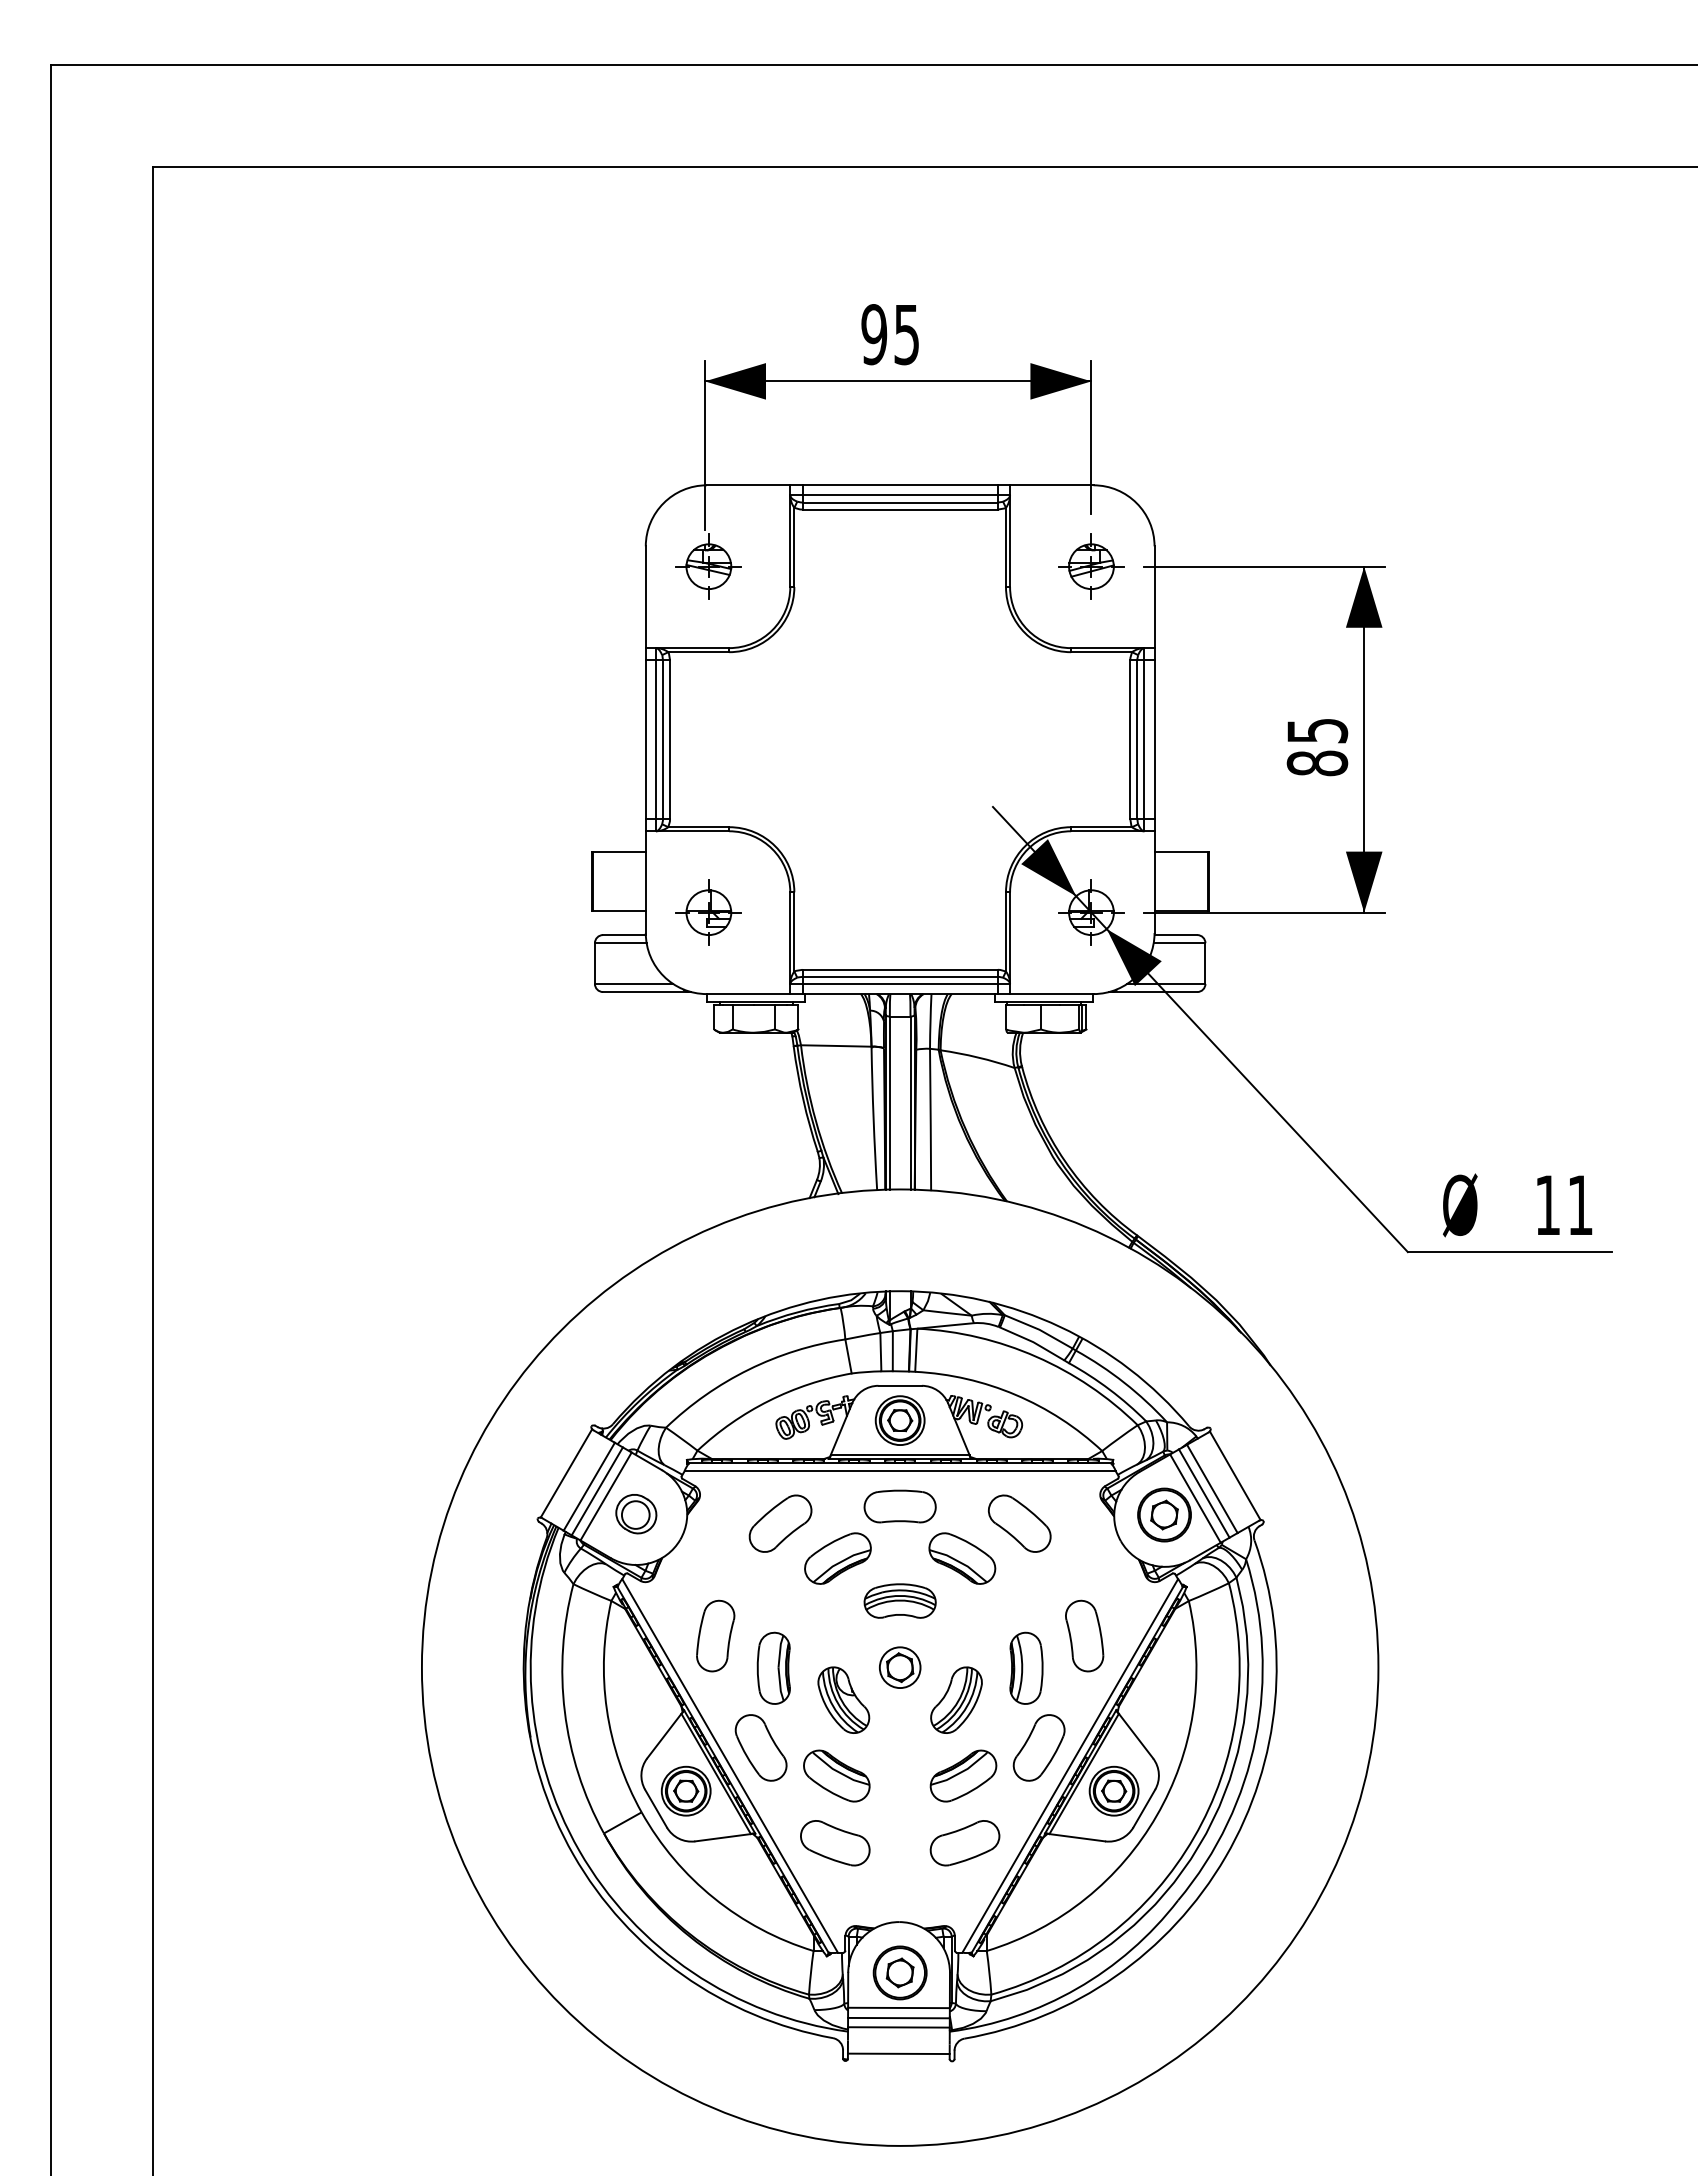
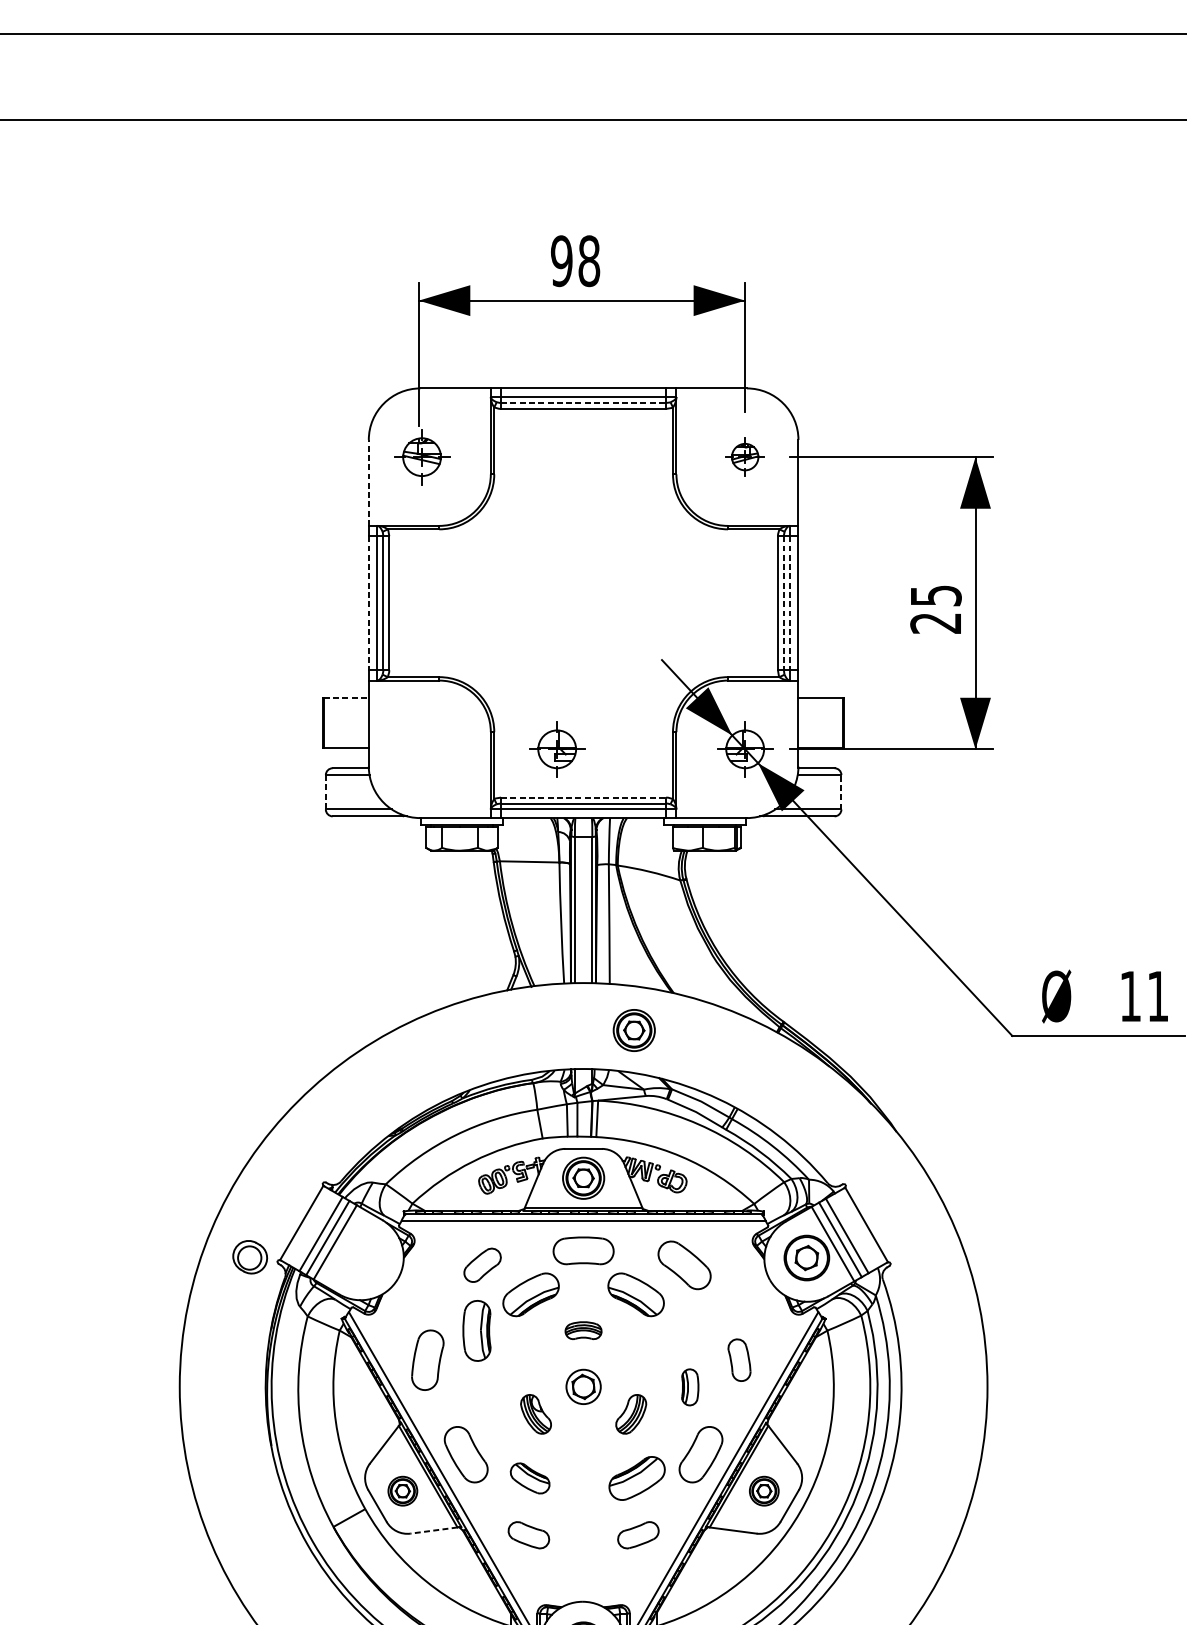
text: (906, 334) -> (588, 261), 95 -> 98
line: (900, 502) -> (583, 402), solid -> dashed
part: (1091, 566) -> (745, 456), size x0.7
line: (645, 597) -> (368, 483), solid -> dashed
line: (645, 740) -> (368, 603), solid -> dashed
line: (1137, 740) -> (784, 603), solid -> dashed
line: (1144, 740) -> (789, 603), solid -> dashed
text: (1317, 763) -> (936, 623), 85 -> 25
line: (619, 851) -> (346, 697), solid -> dashed
part: (708, 912) -> (556, 749), moved
line: (1205, 963) -> (841, 792), solid -> dashed
line: (594, 964) -> (325, 793), solid -> dashed
line: (900, 969) -> (583, 797), solid -> dashed
part: (959, 1245) -> (633, 1030), added
part: (636, 1514) -> (250, 1257), moved
part: (780, 1523) -> (482, 1265), size x0.7
part: (899, 1600) -> (583, 1330), size x0.6
part: (1084, 1635) -> (739, 1359), size x0.7
part: (773, 1667) -> (476, 1330), moved
part: (1026, 1667) -> (690, 1386), size x0.6
part: (843, 1699) -> (535, 1413), size x0.7
part: (956, 1699) -> (631, 1413), size x0.7
part: (836, 1775) -> (529, 1477), size x0.7
part: (685, 1790) -> (402, 1490), size x0.7
part: (1113, 1790) -> (763, 1490), size x0.7
line: (722, 1837) -> (433, 1530), solid -> dashed
part: (835, 1843) -> (529, 1535), size x0.7
part: (964, 1843) -> (637, 1535), size x0.7

